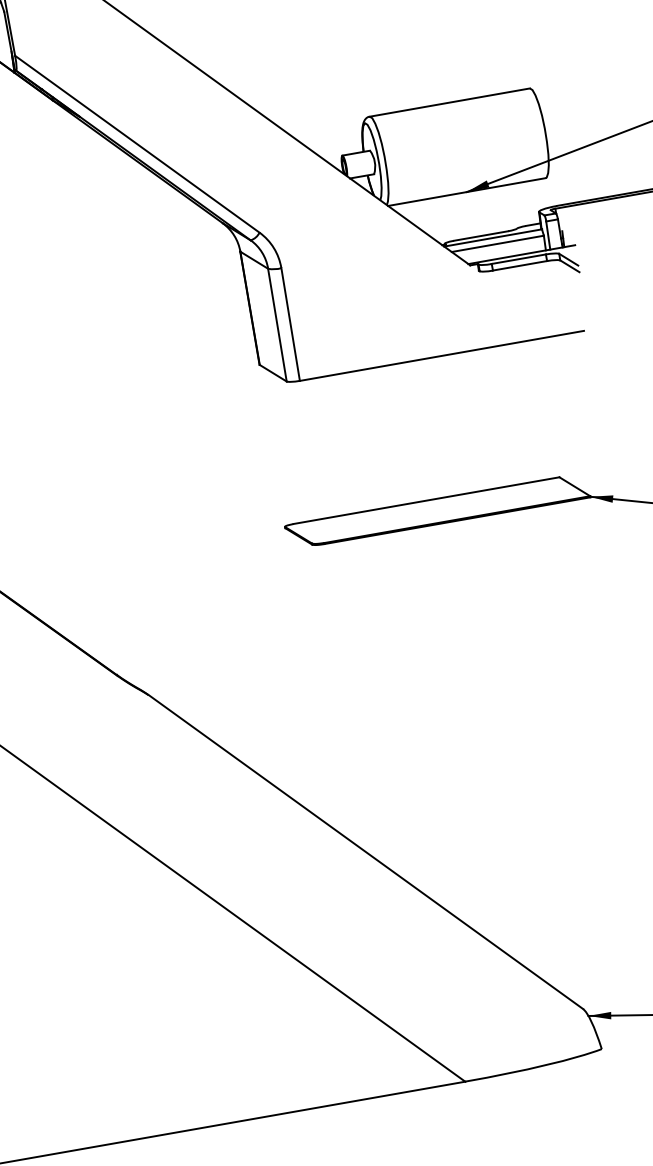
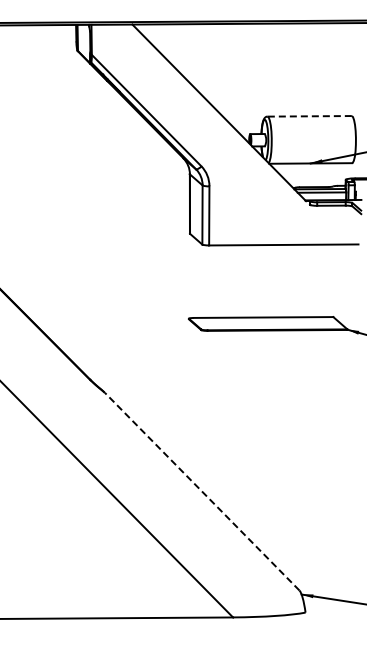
line: (449, 102) -> (309, 116), solid -> dashed
line: (366, 851) -> (202, 491), solid -> dashed

